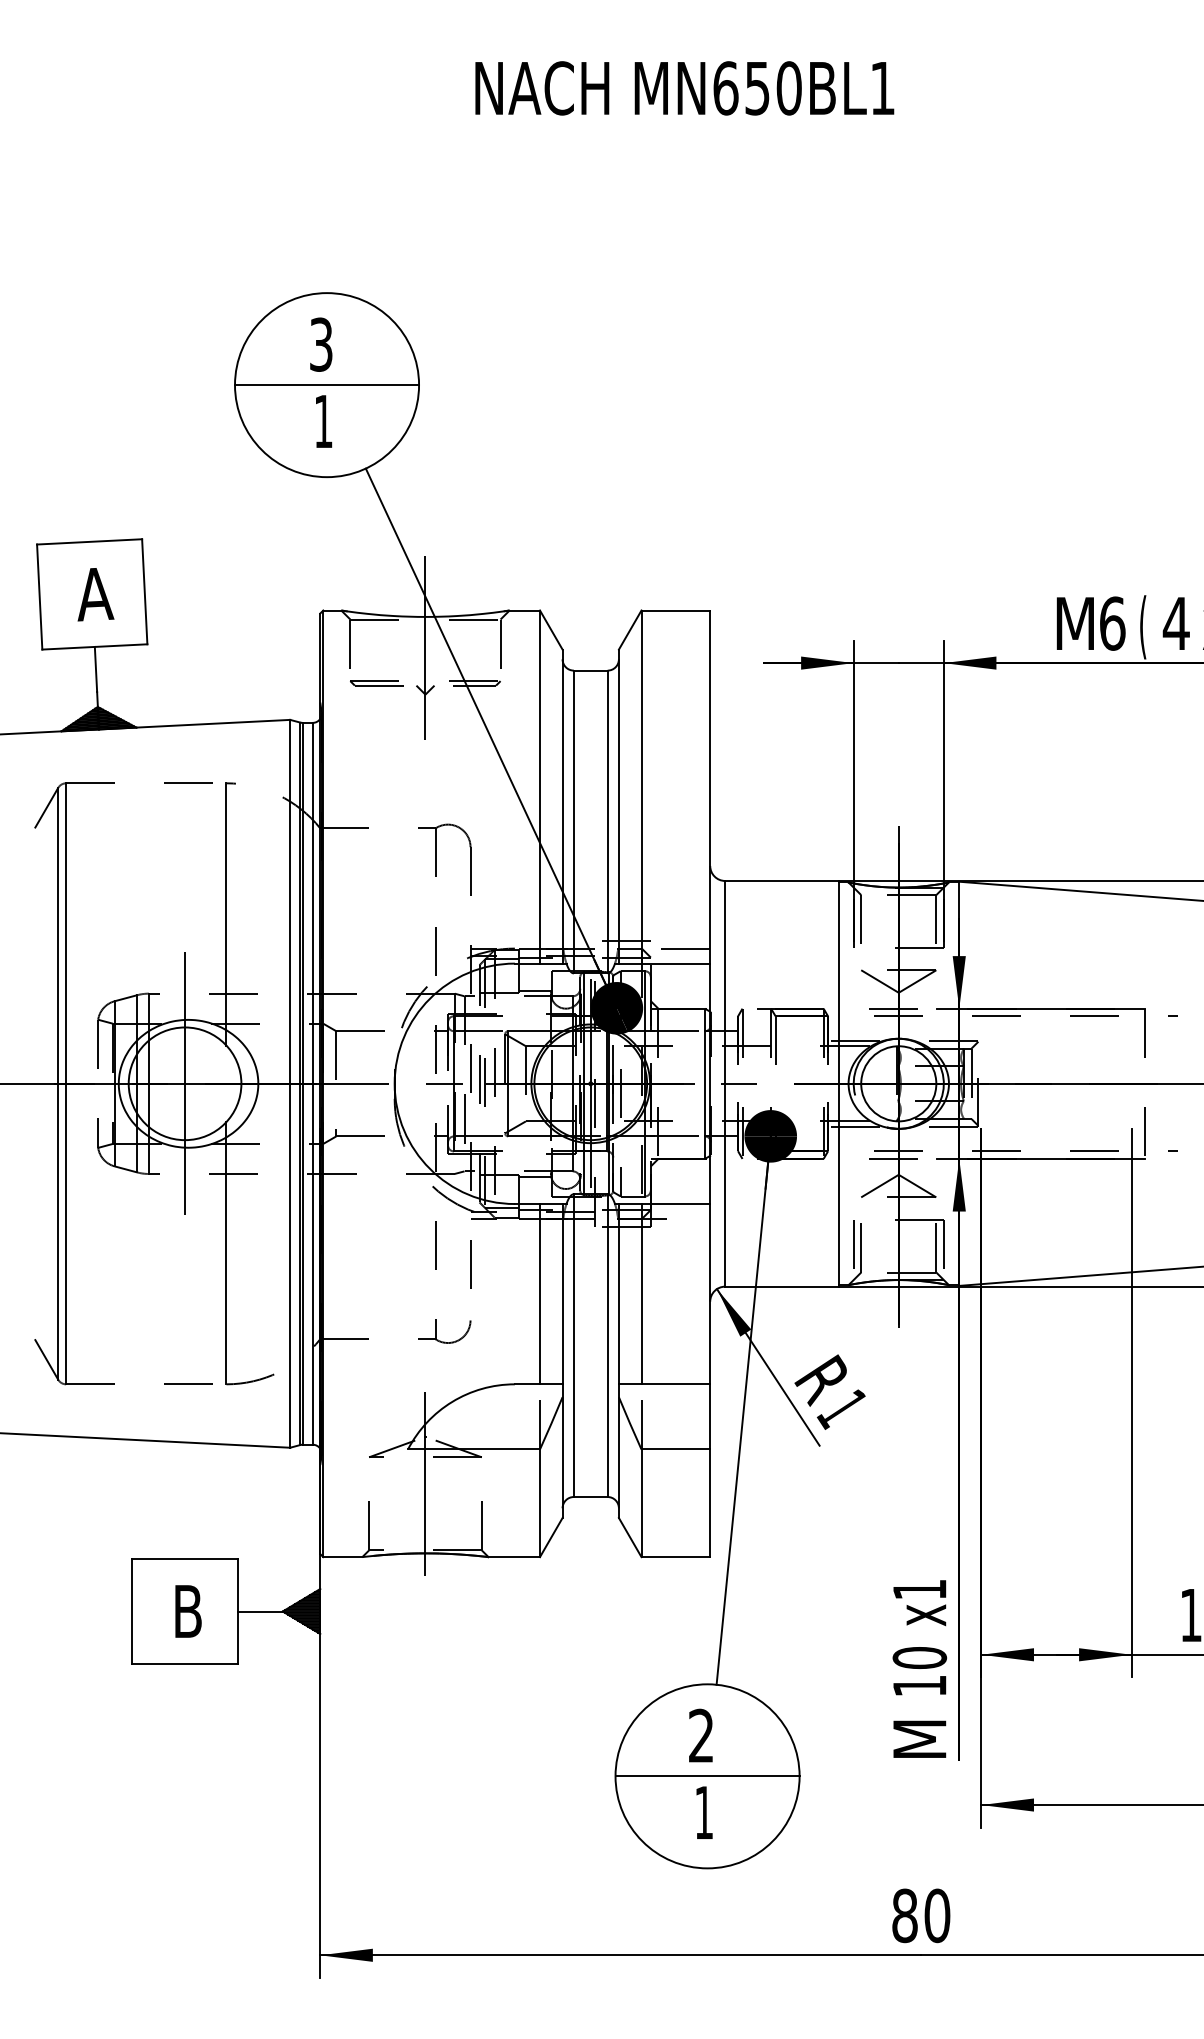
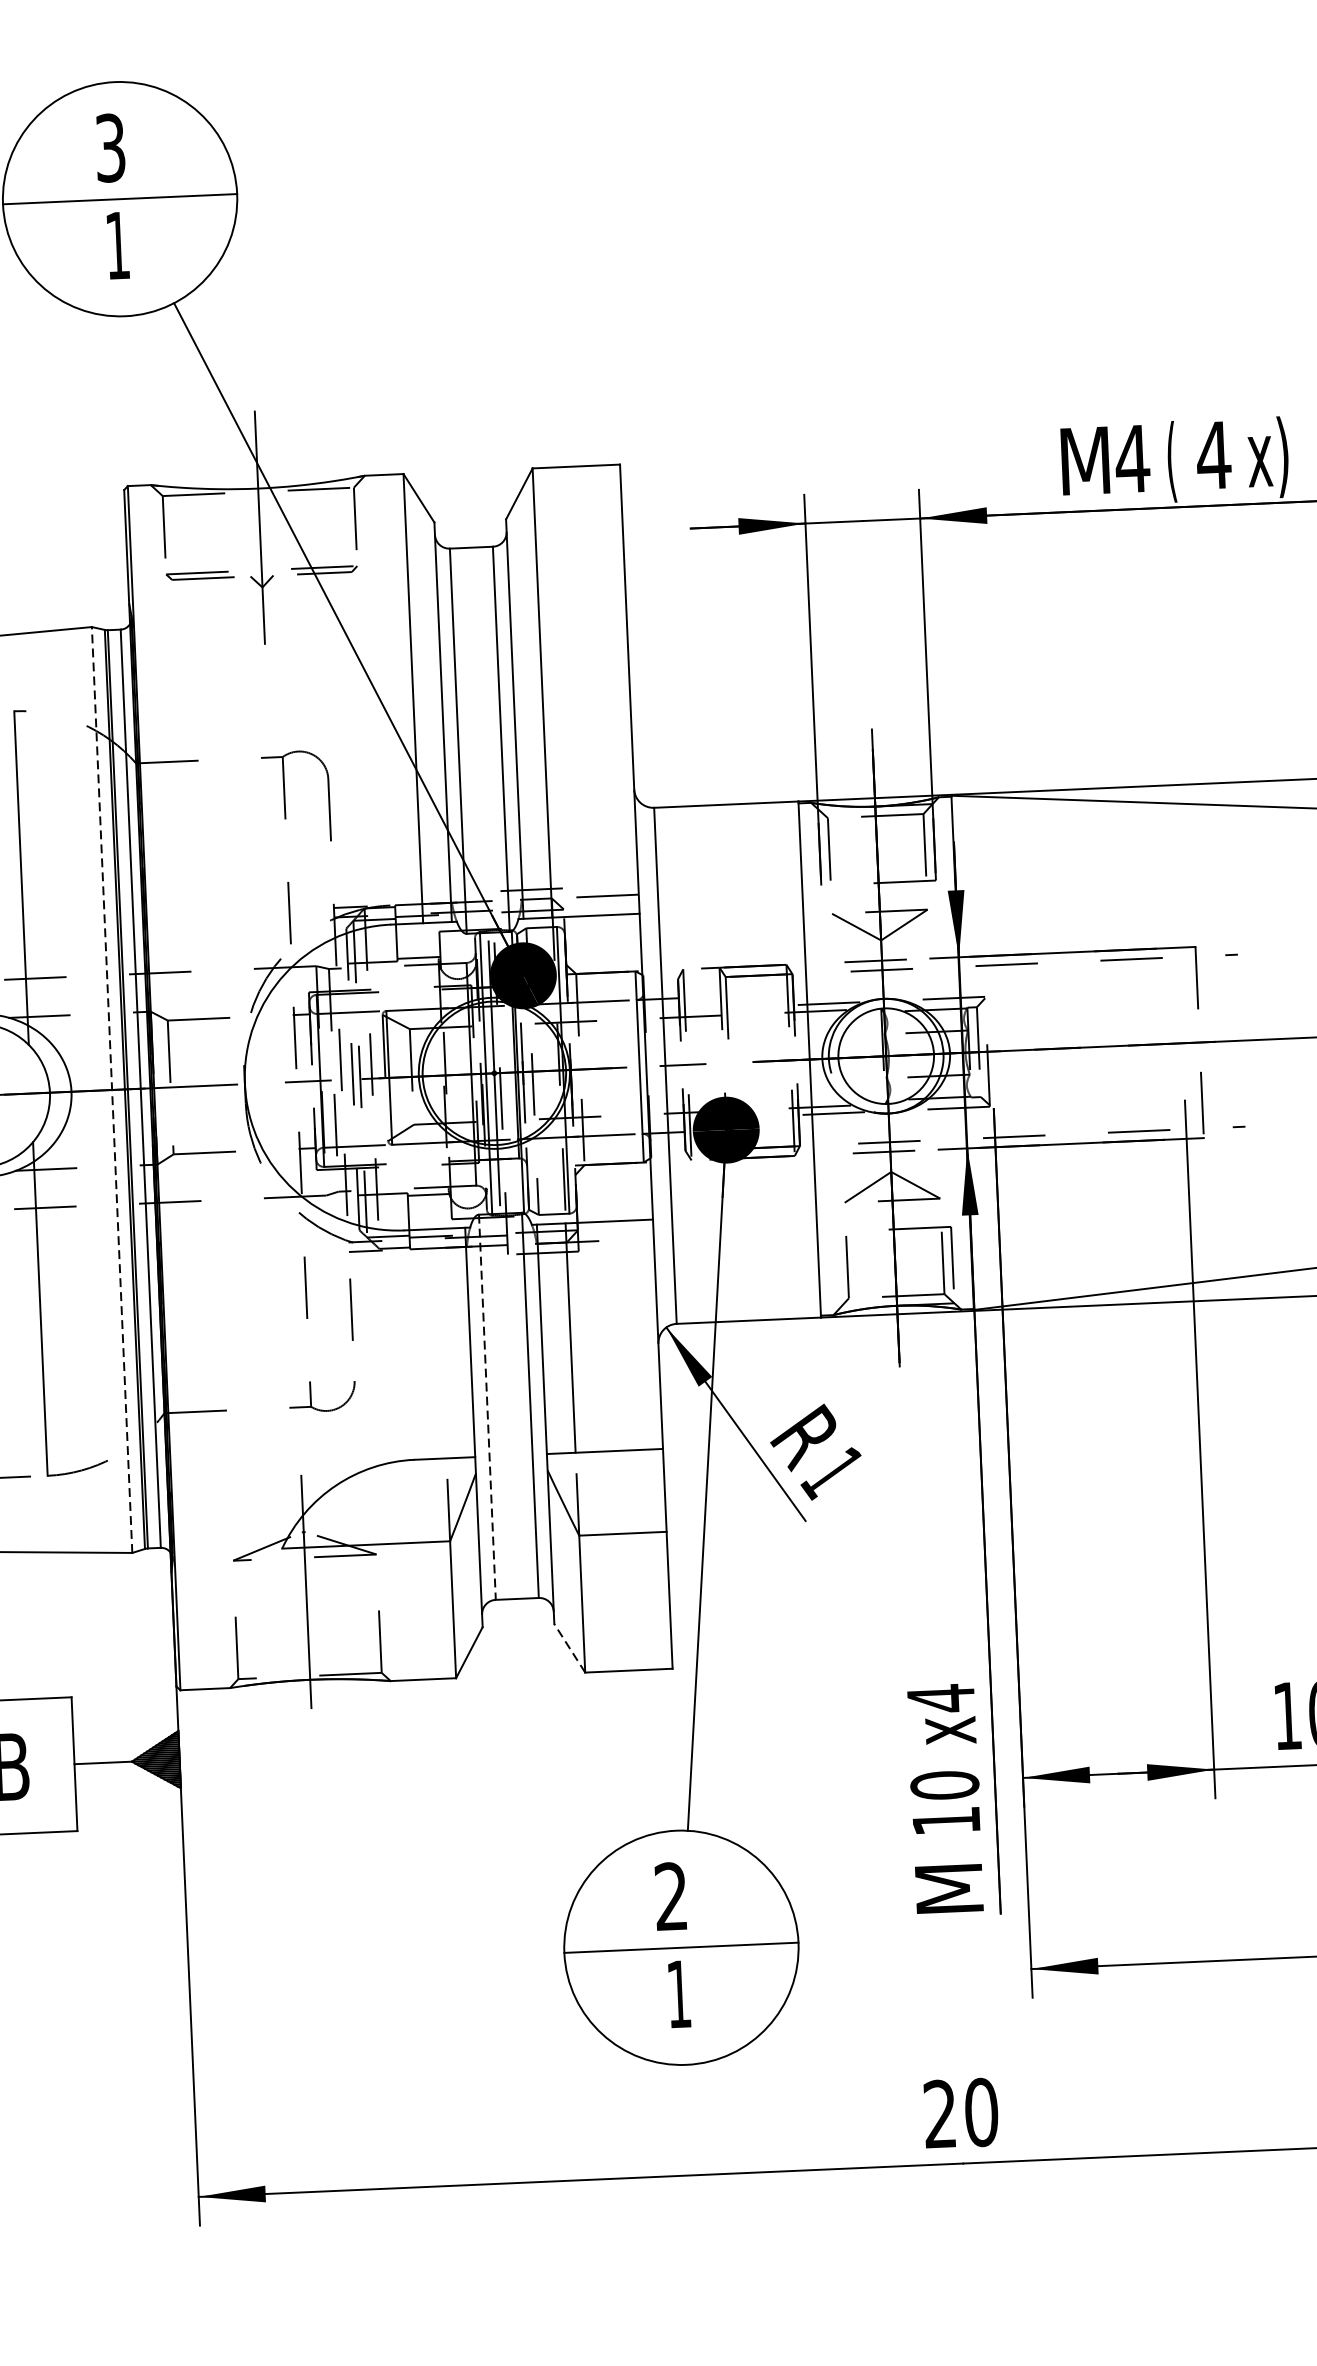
text: (1112, 623) -> (1132, 458), 6 -> 4
line: (290, 1083) -> (112, 1089), solid -> dashed
line: (853, 1249) -> (837, 1269), removed
line: (540, 1294) -> (442, 1344), removed
line: (573, 1346) -> (487, 1408), solid -> dashed
line: (630, 1537) -> (570, 1648), solid -> dashed
text: (919, 1589) -> (940, 1698), x1 -> x4
text: (904, 1915) -> (939, 2113), 80 -> 20

